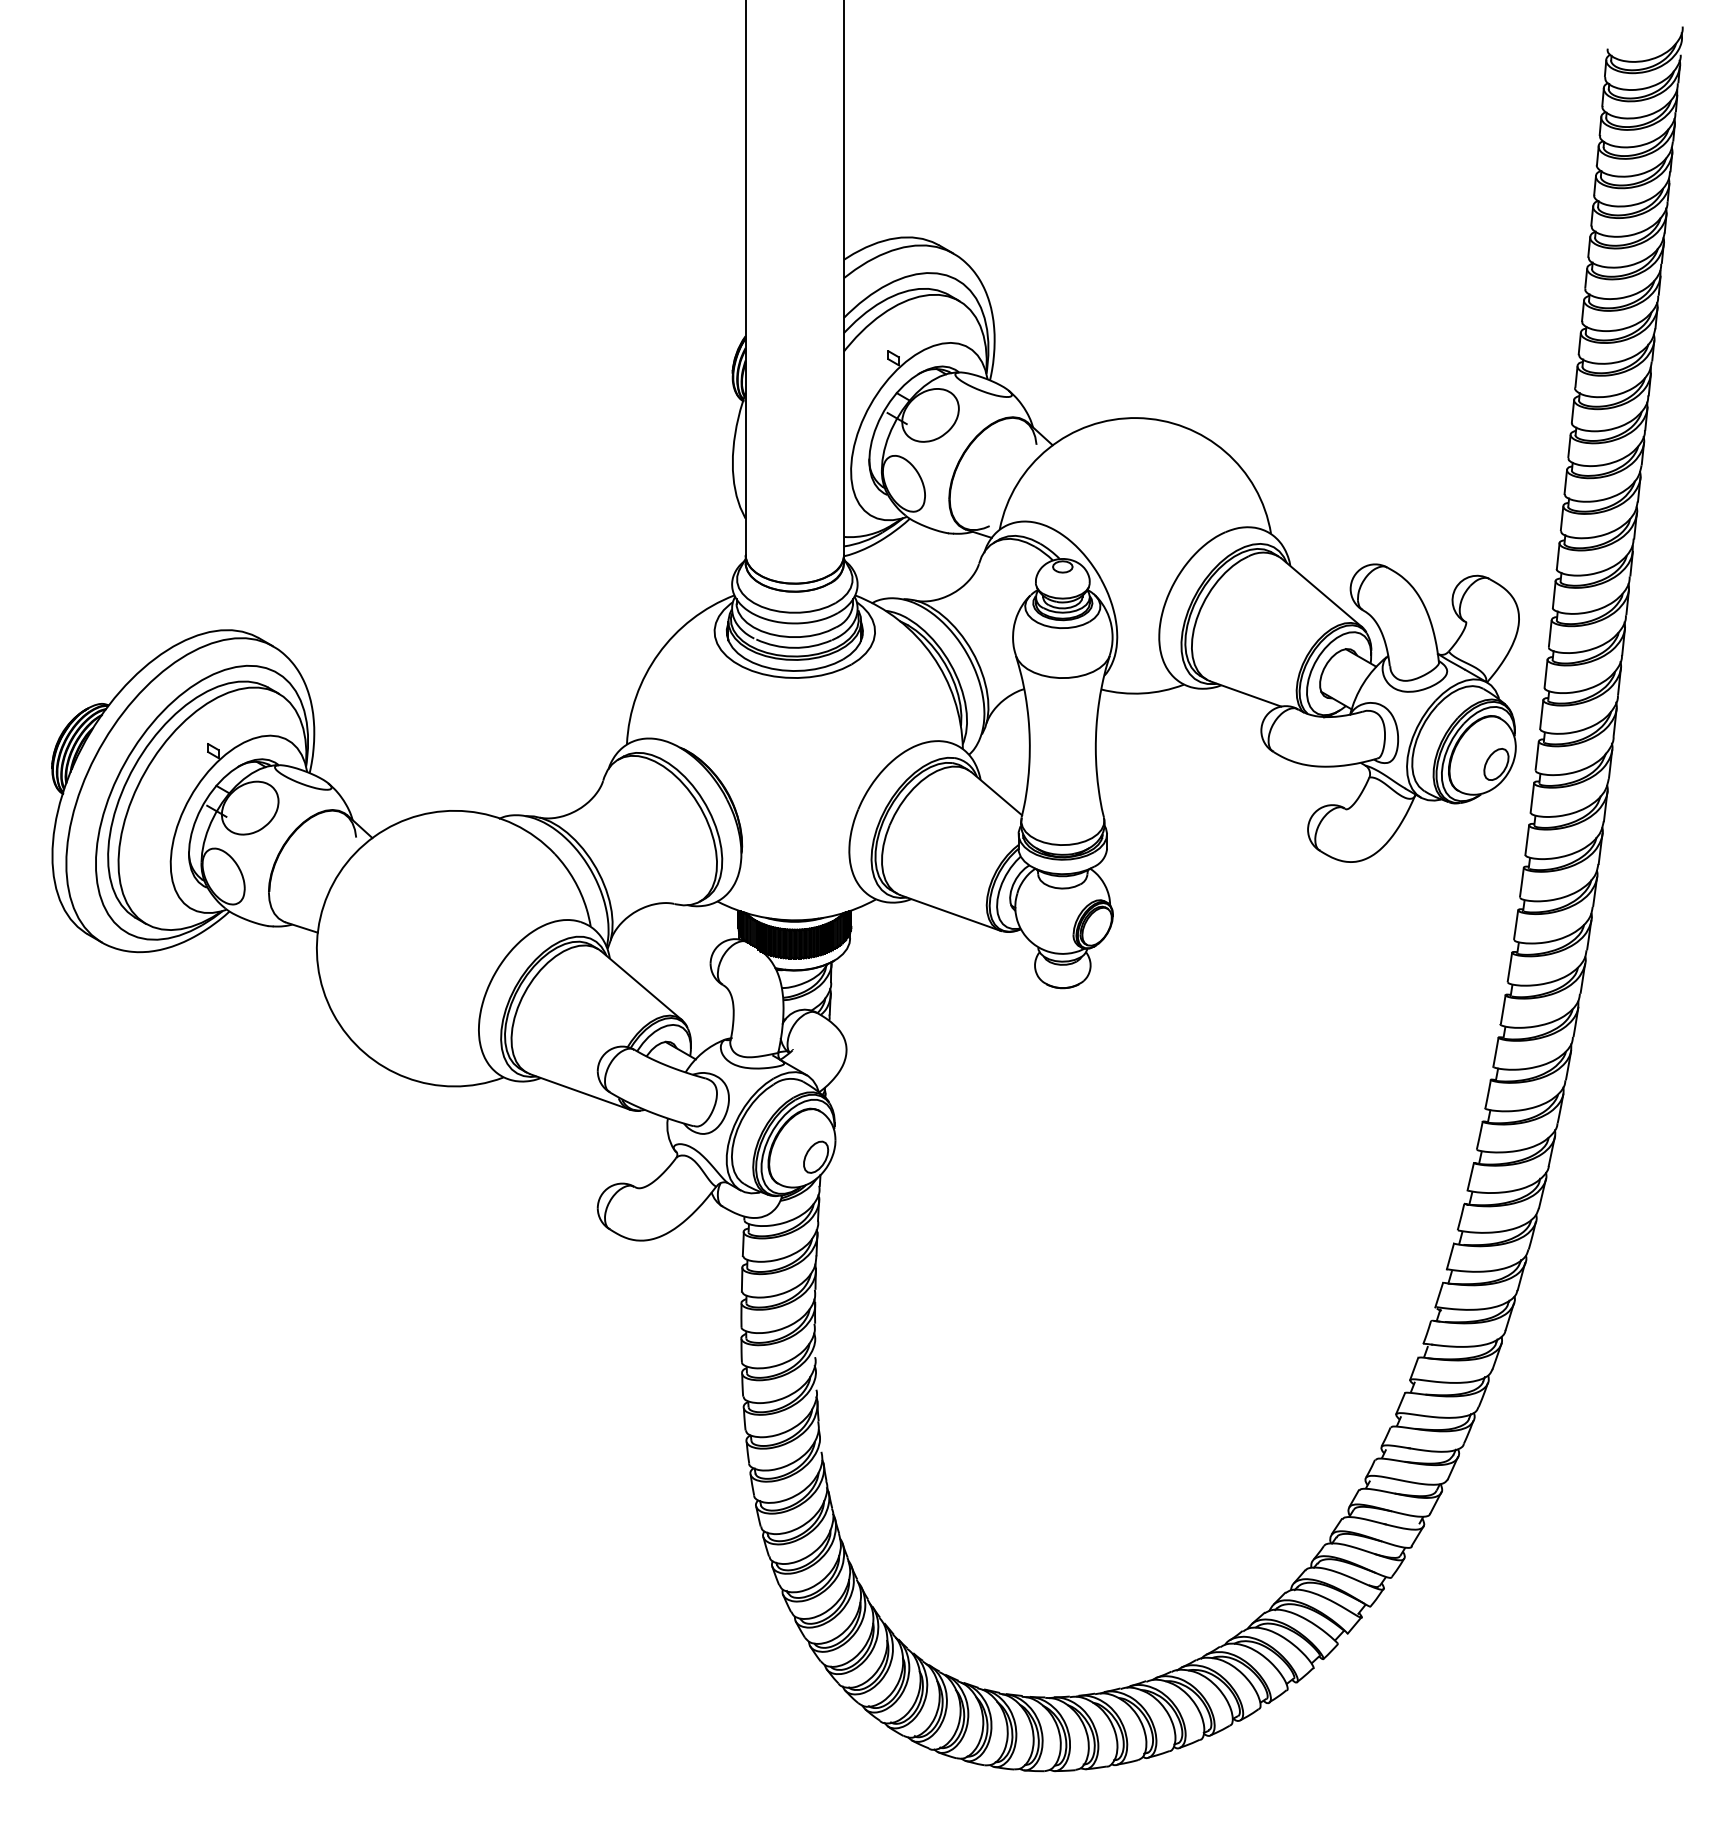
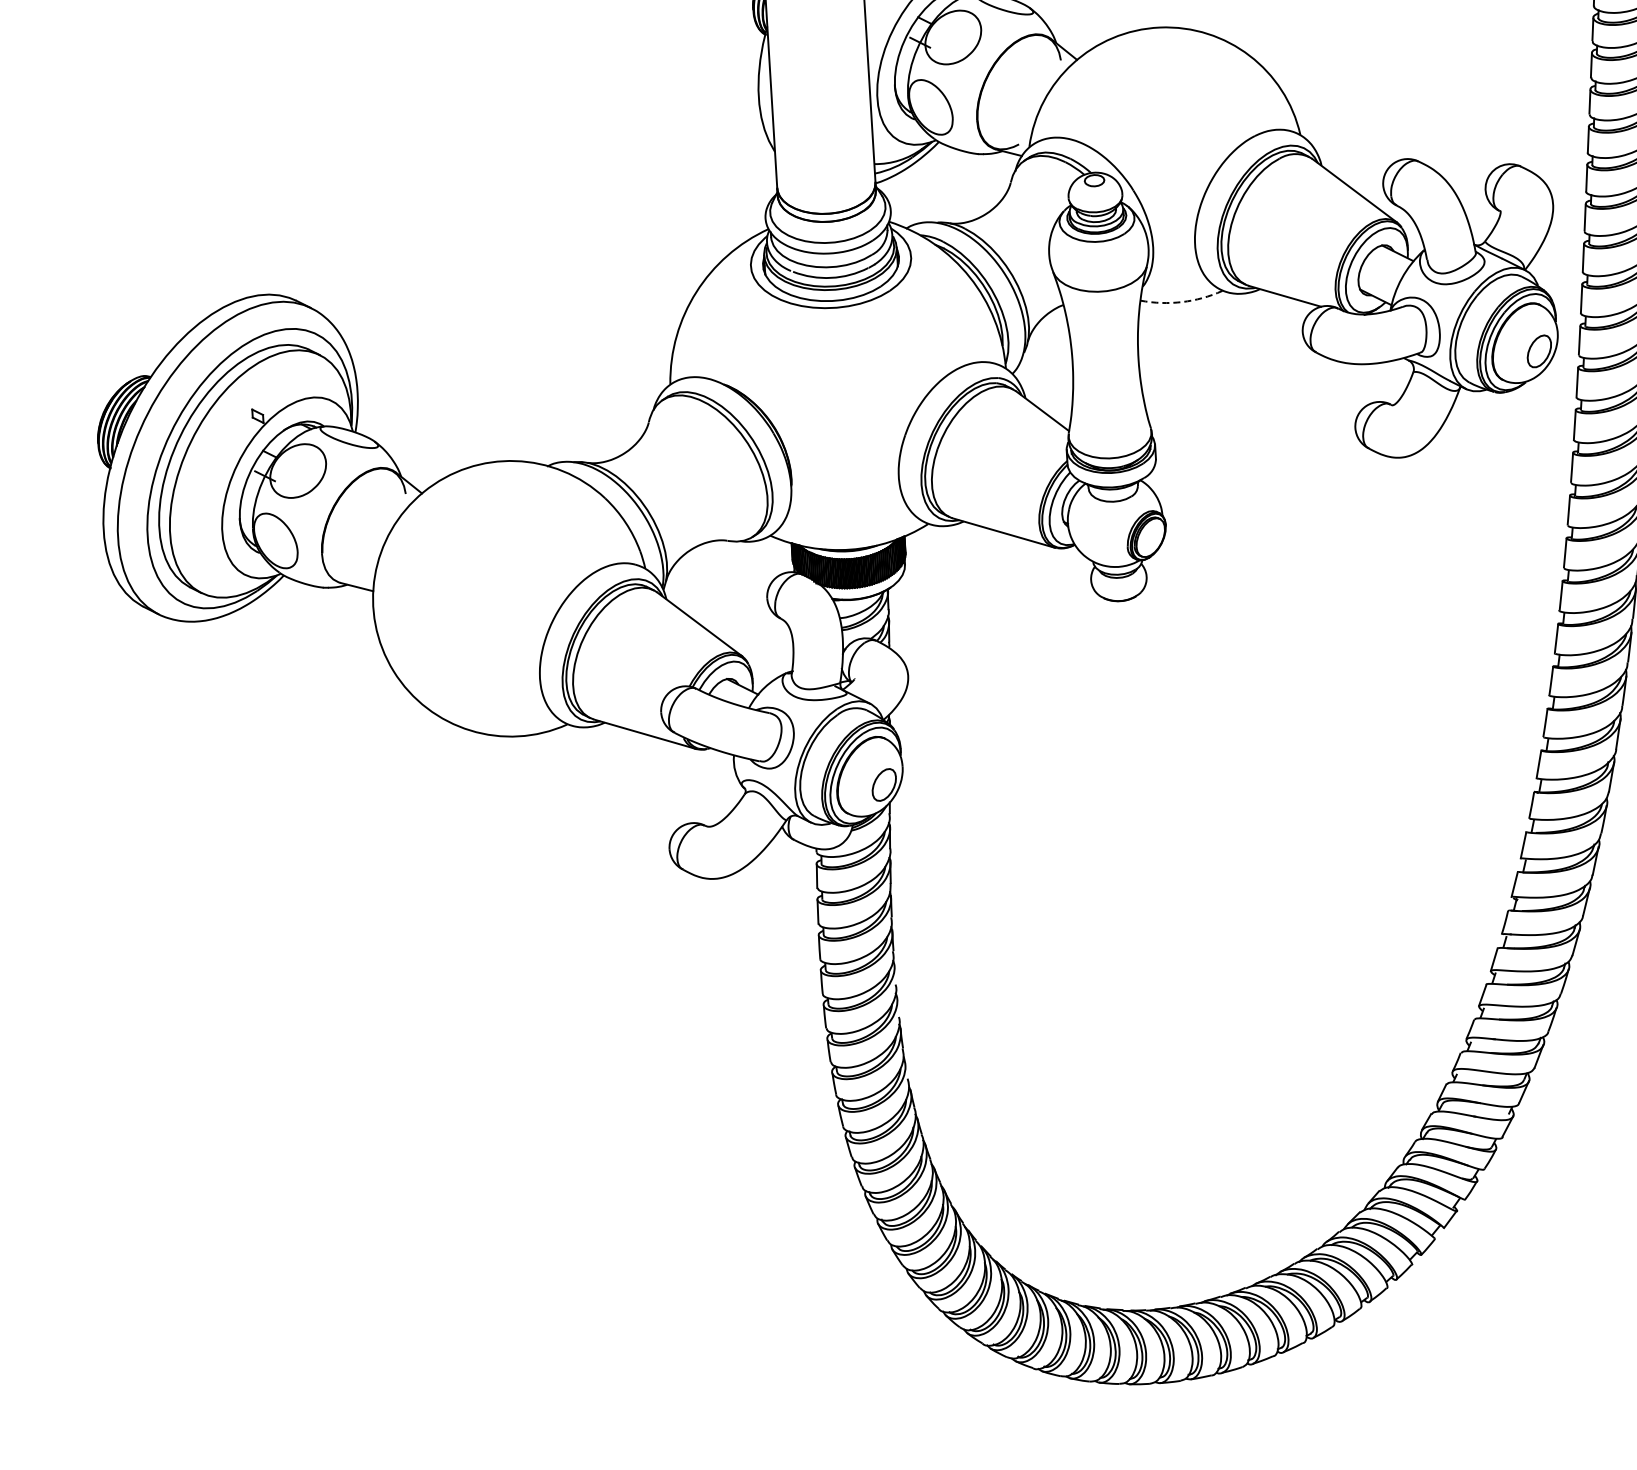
arc: (1142, 693) -> (1181, 302), solid -> dashed

